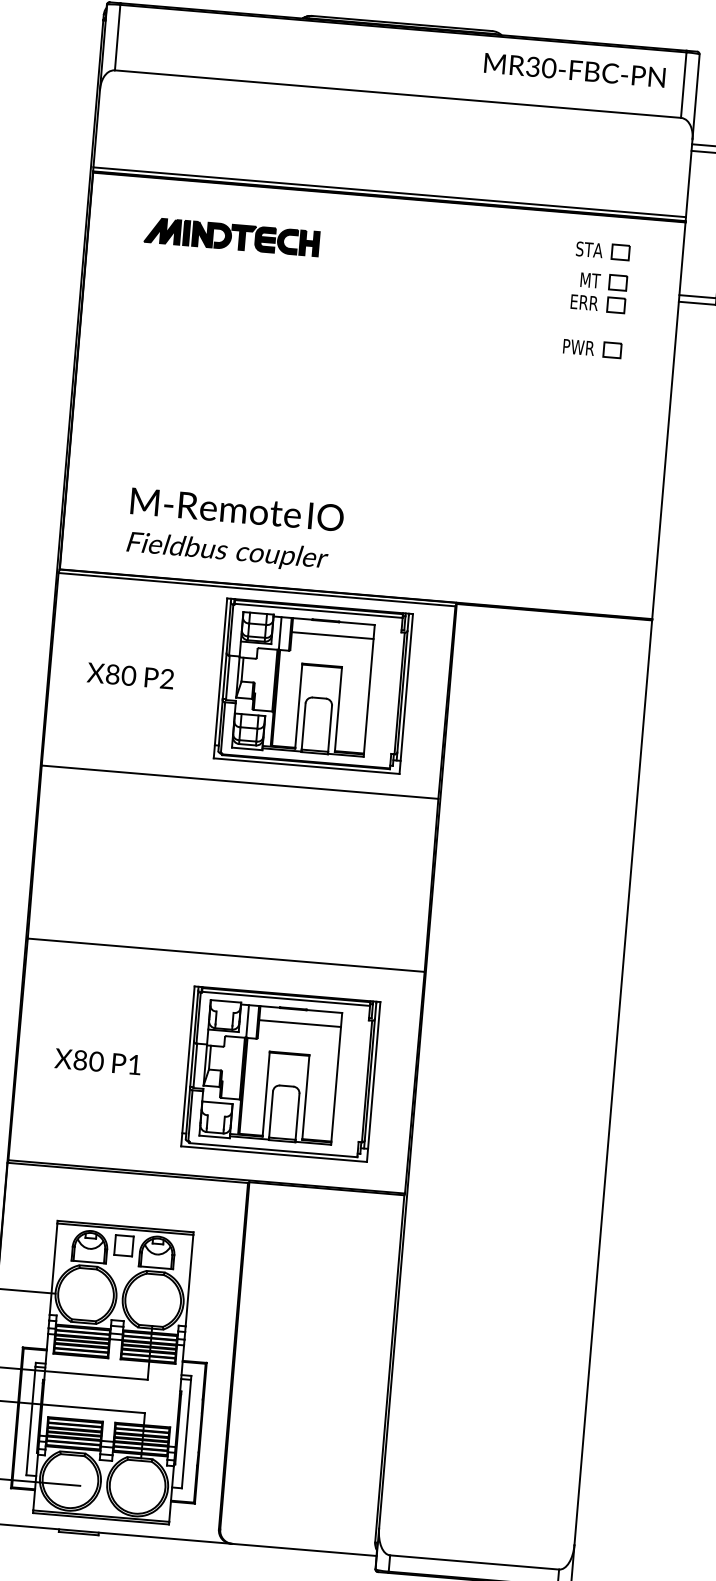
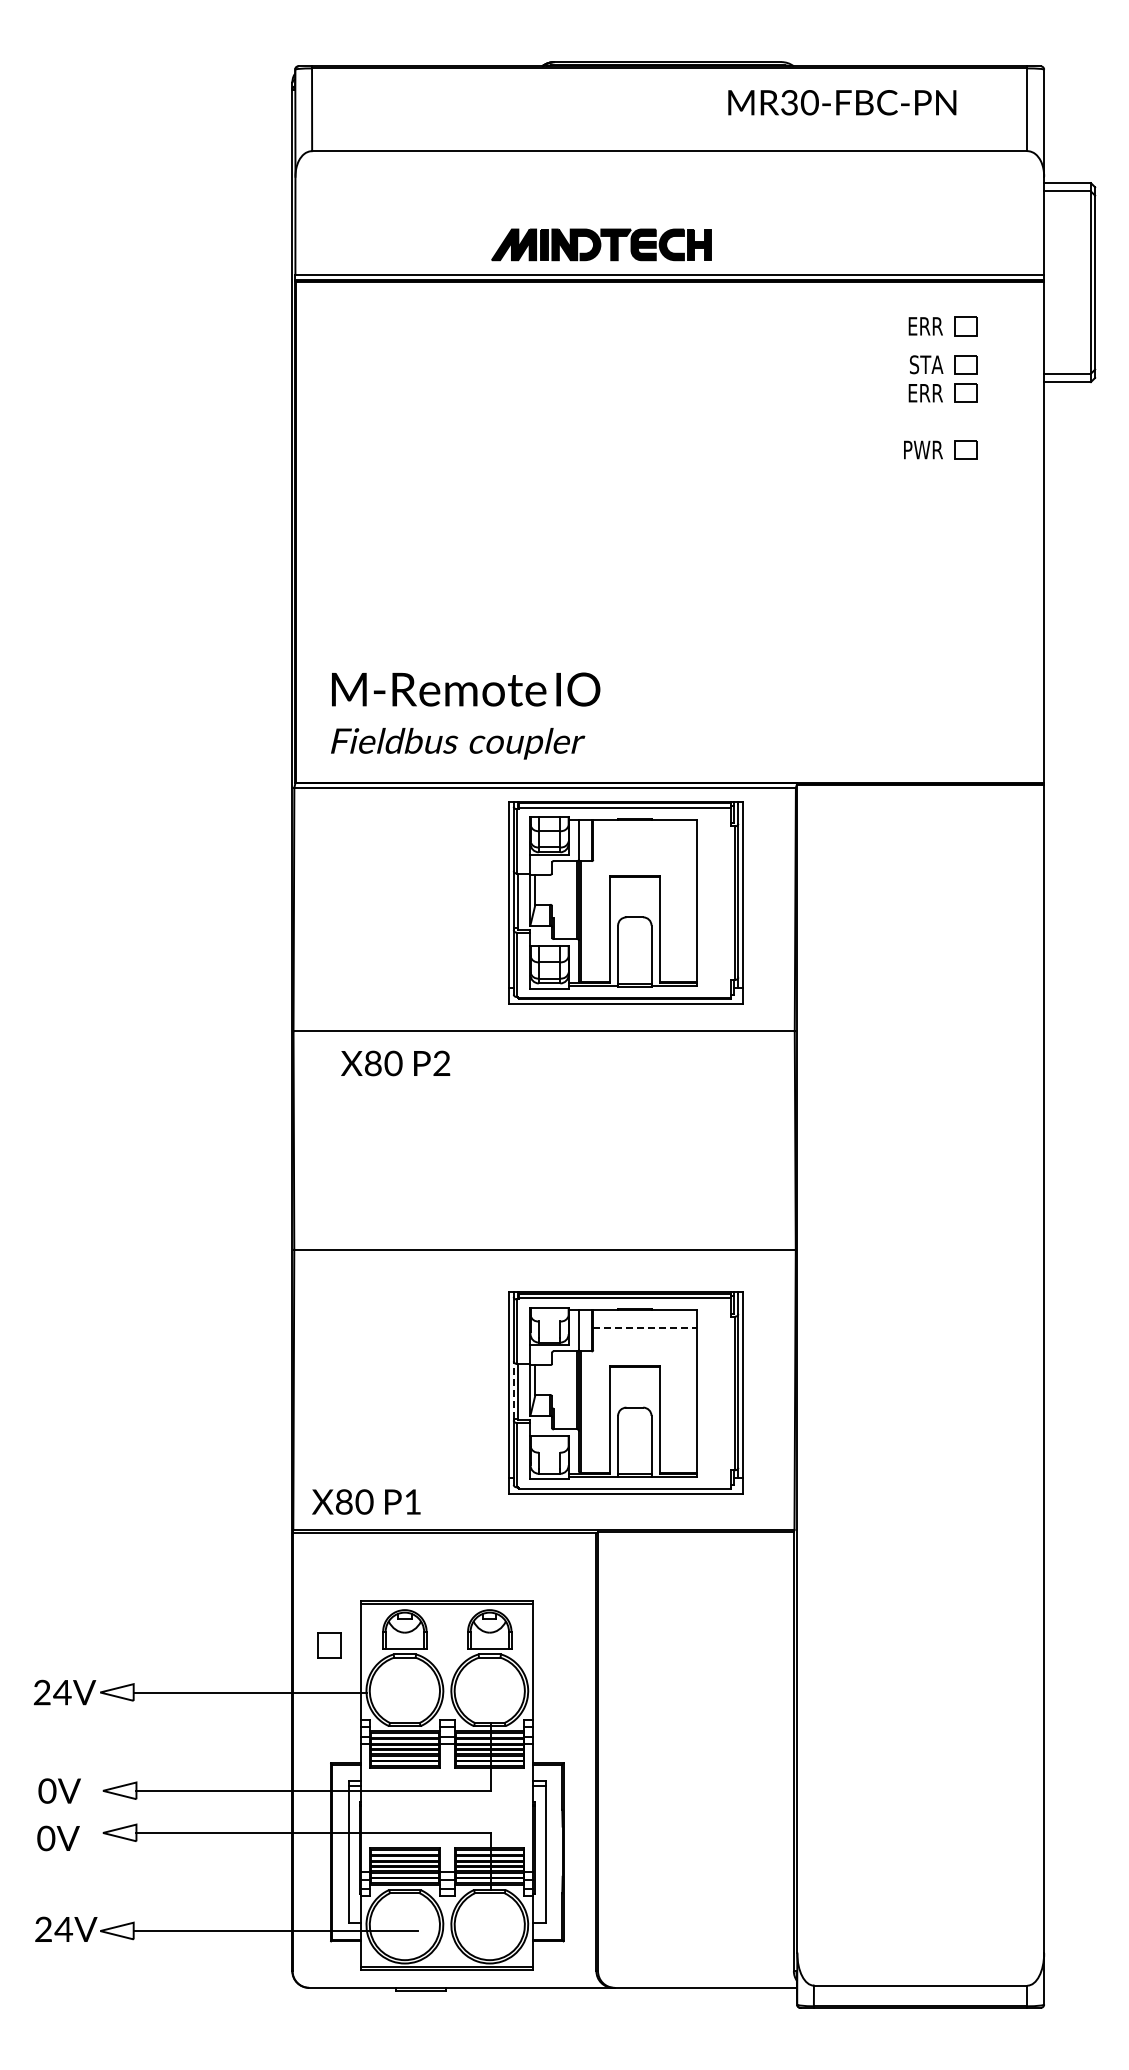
text: (575, 70) -> (842, 102), moved
part: (231, 236) -> (601, 244), moved
text: (588, 249) -> (925, 325), STA -> ERR
text: (586, 280) -> (926, 364), MT -> STA
text: (235, 530) -> (465, 715), moved
line: (332, 635) -> (644, 837), removed
text: (130, 675) -> (395, 1063), moved
line: (299, 1023) -> (644, 1327), solid -> dashed
text: (98, 1061) -> (366, 1501), moved
line: (191, 1064) -> (513, 1390), solid -> dashed
part: (124, 1246) -> (329, 1645), moved

